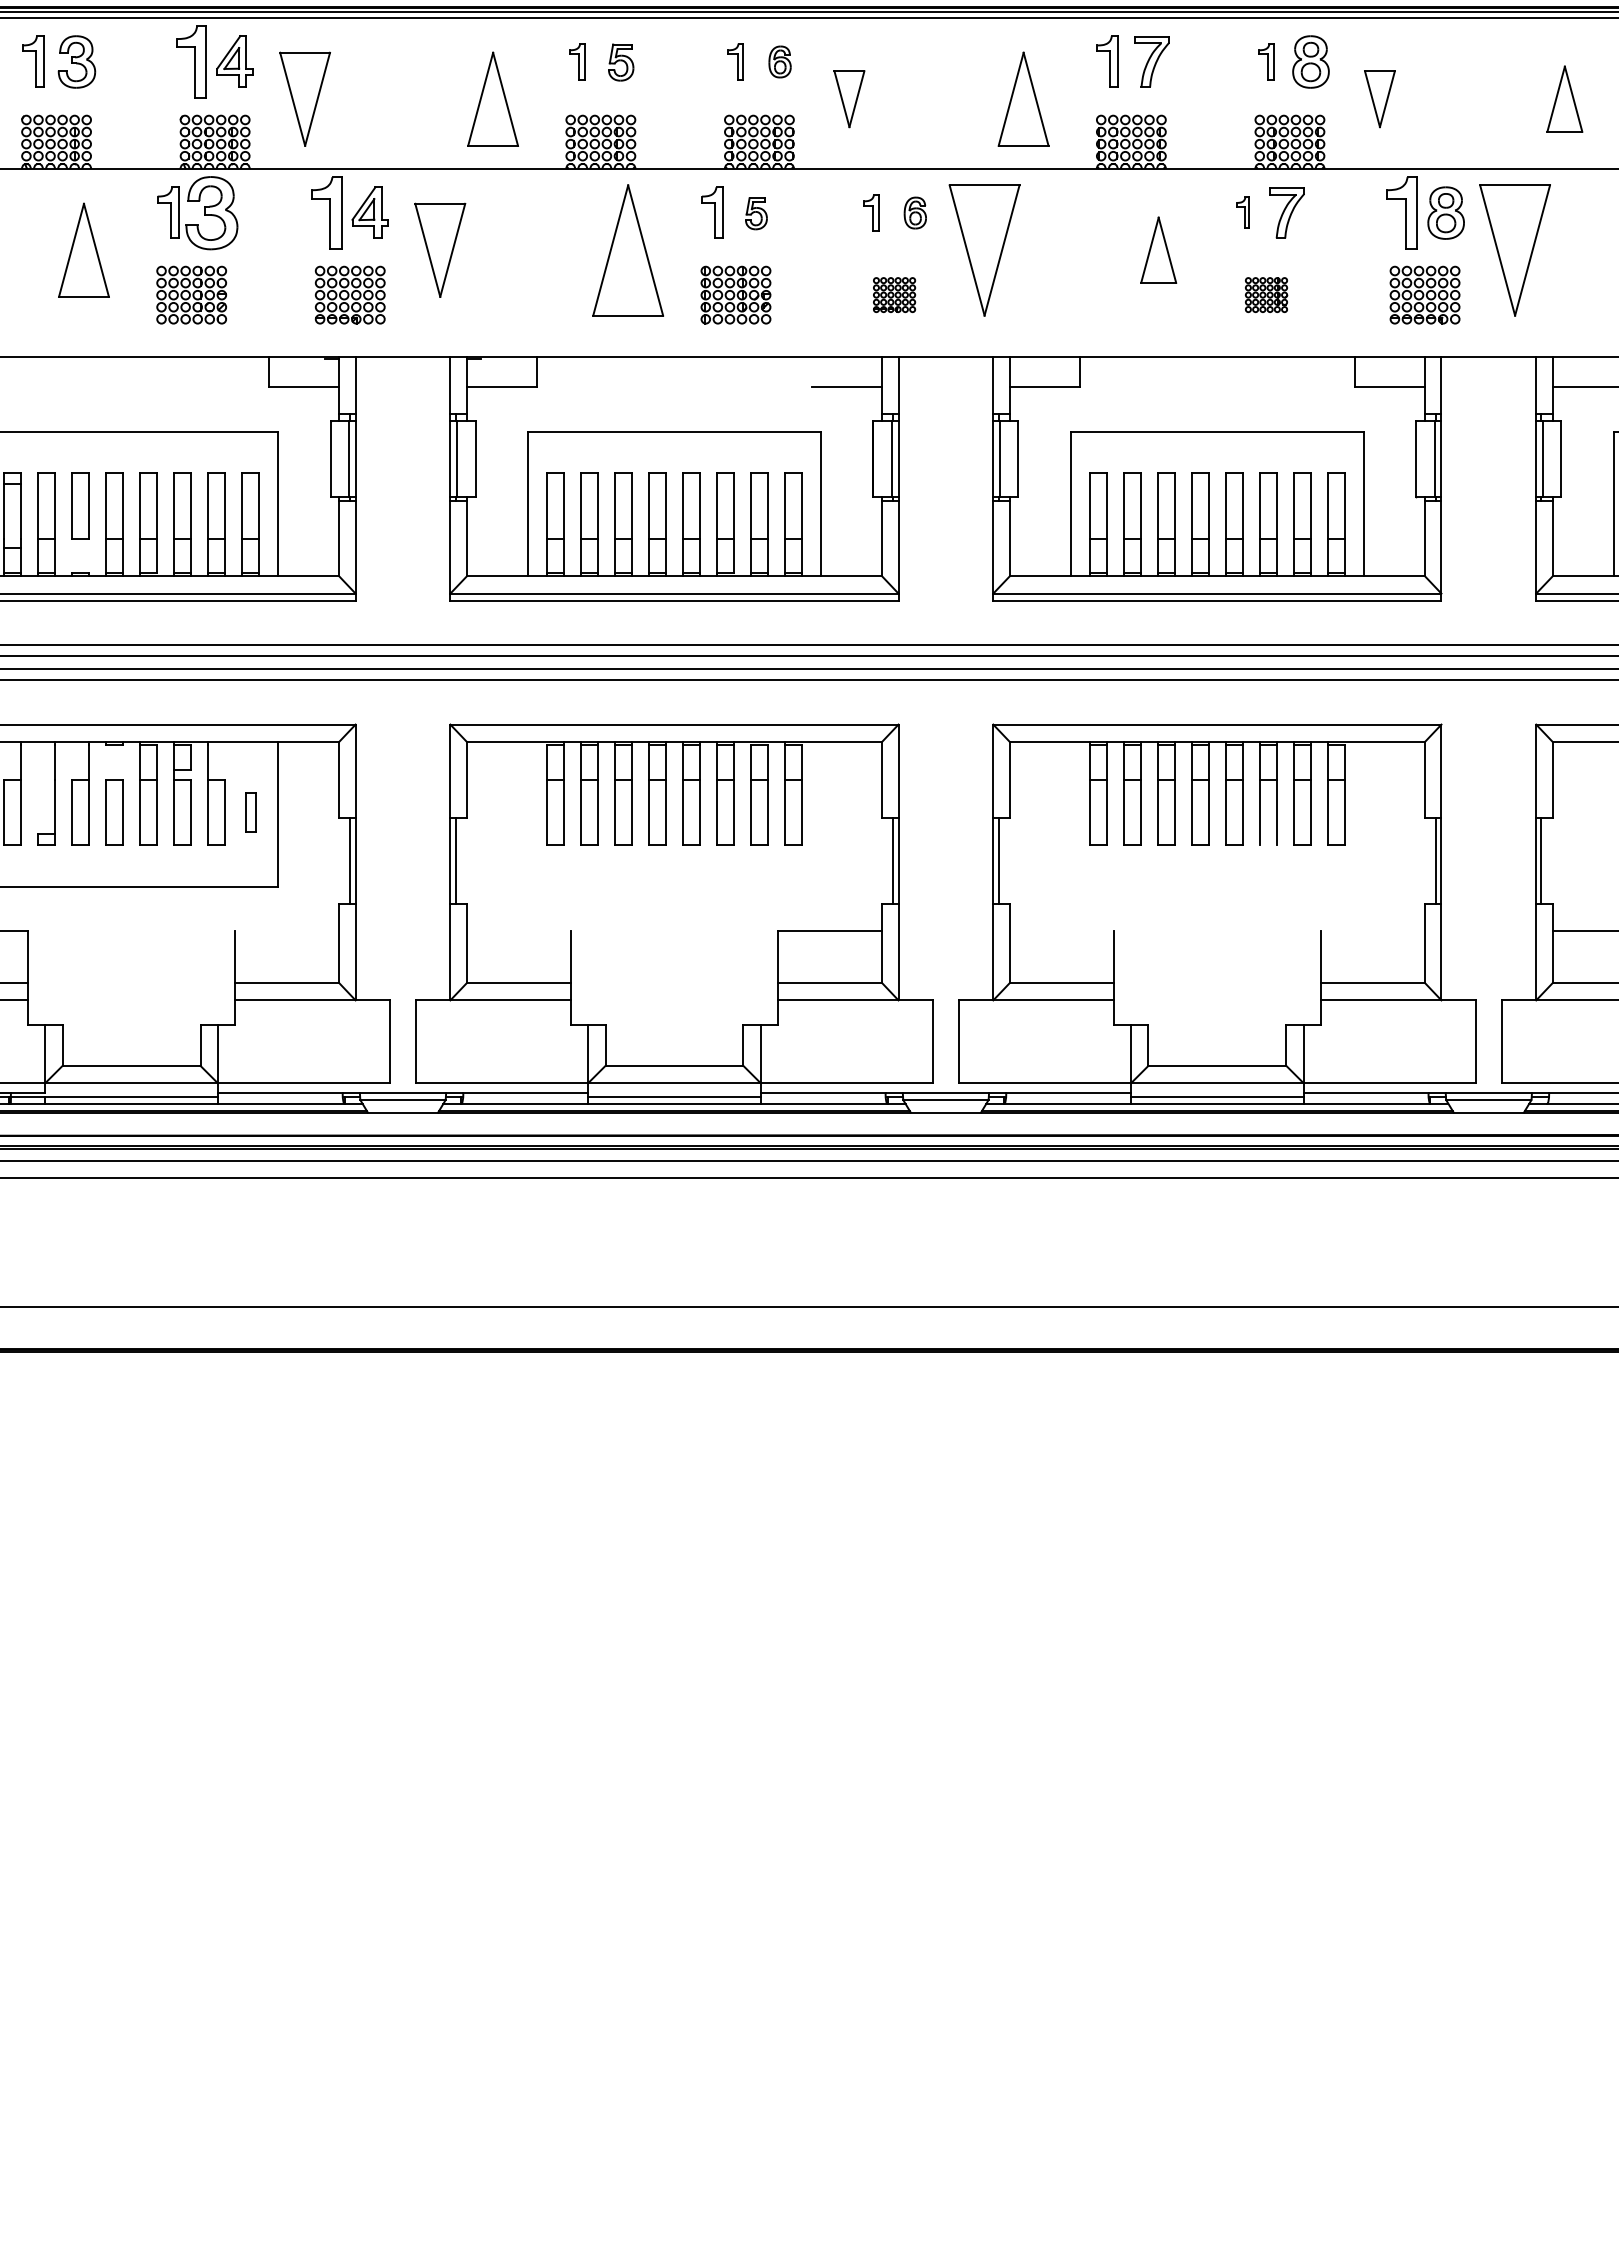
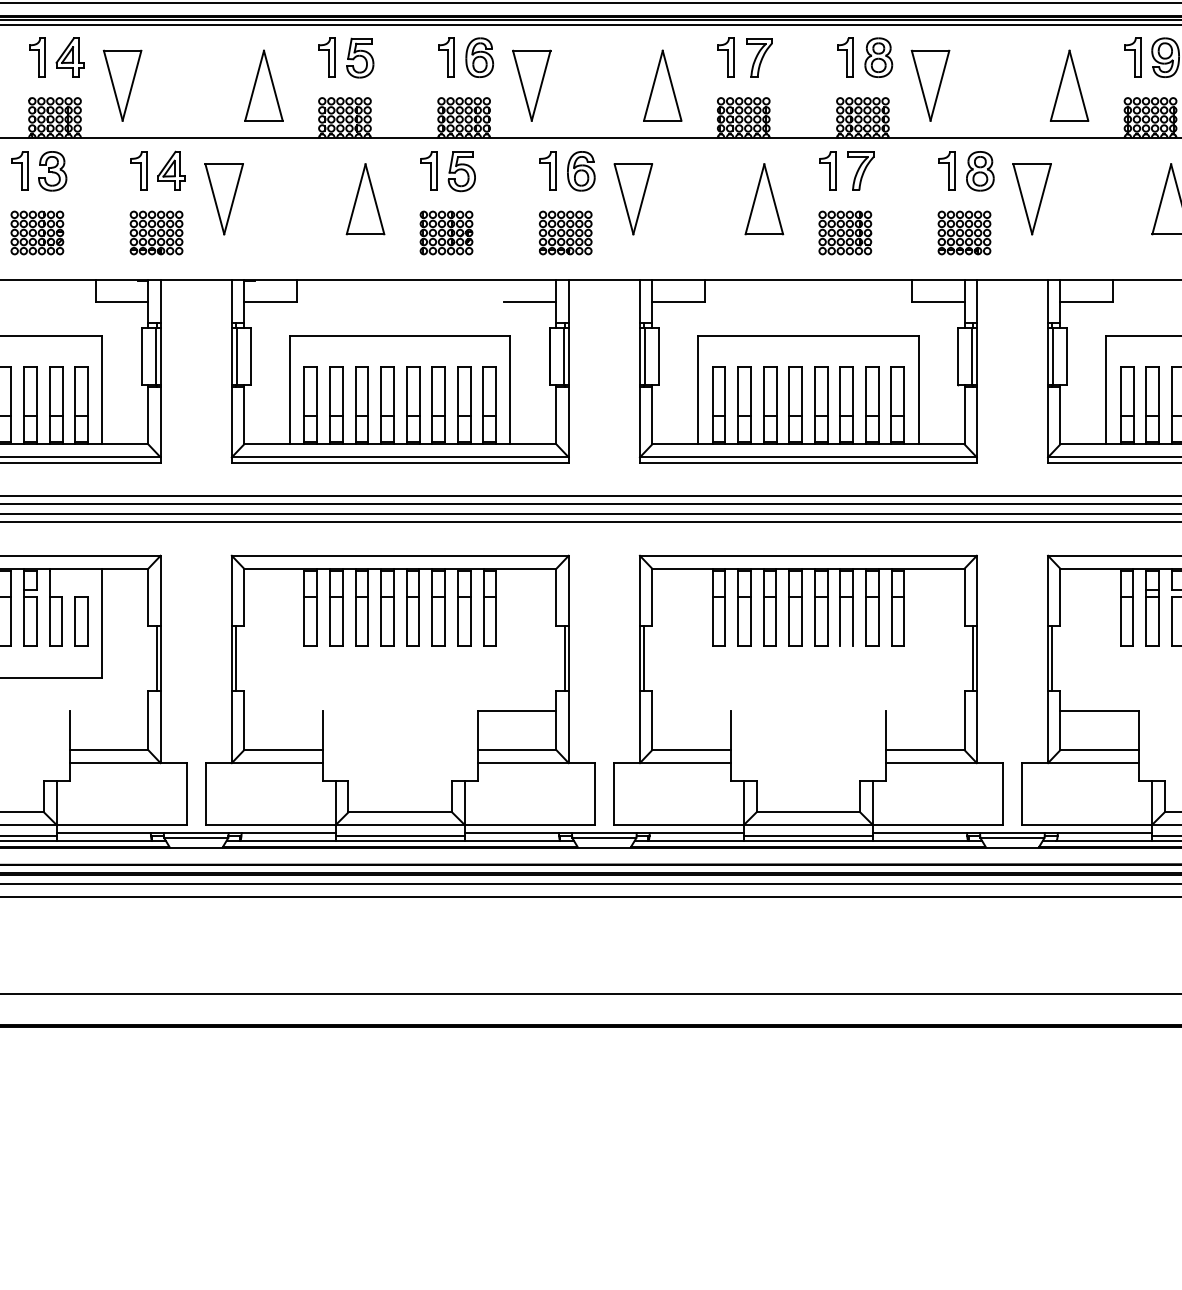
part: (191, 61) -> (37, 57), size x0.71
part: (577, 61) -> (327, 57), size x1.43
part: (735, 61) -> (446, 57), size x1.43
part: (779, 61) -> (479, 57), size x1.67
part: (1266, 61) -> (845, 57), size x1.43
part: (620, 62) -> (359, 58), size x1.43
part: (849, 98) -> (531, 85), size x1.67
part: (1379, 98) -> (930, 85), size x1.67
part: (1564, 98) -> (1069, 85), size x1.43
part: (212, 212) -> (53, 170), size x0.71
part: (326, 212) -> (138, 170), size x0.71
part: (871, 212) -> (548, 170), size x1.43
part: (915, 212) -> (581, 170), size x1.67
part: (1242, 212) -> (827, 170), size x1.67
part: (1401, 212) -> (946, 170), size x0.71
part: (756, 213) -> (461, 171), size x1.67
part: (628, 249) -> (365, 198), size x0.71
part: (984, 249) -> (633, 198), size x0.71
part: (1158, 249) -> (764, 198), size x1.43
part: (1514, 249) -> (1031, 198), size x0.71
part: (894, 294) -> (565, 232), size x1.67
part: (1266, 294) -> (845, 232), size x1.67
part: (250, 812) -> (81, 621), size x1.67

